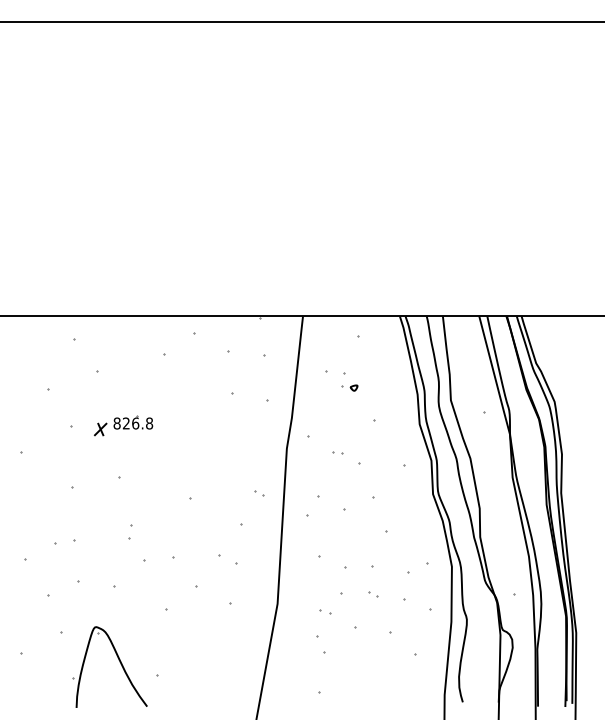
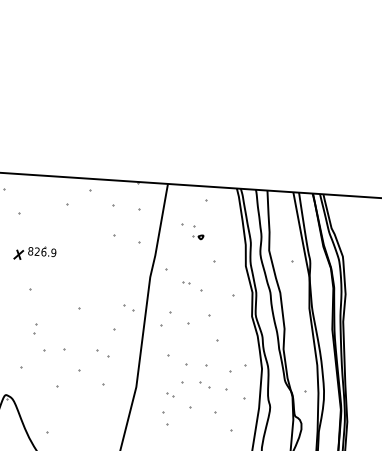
text: (149, 423) -> (53, 252), 826.8 -> 826.9
part: (259, 493) -> (128, 307), size x1.6
part: (373, 594) -> (204, 384), size x1.6

